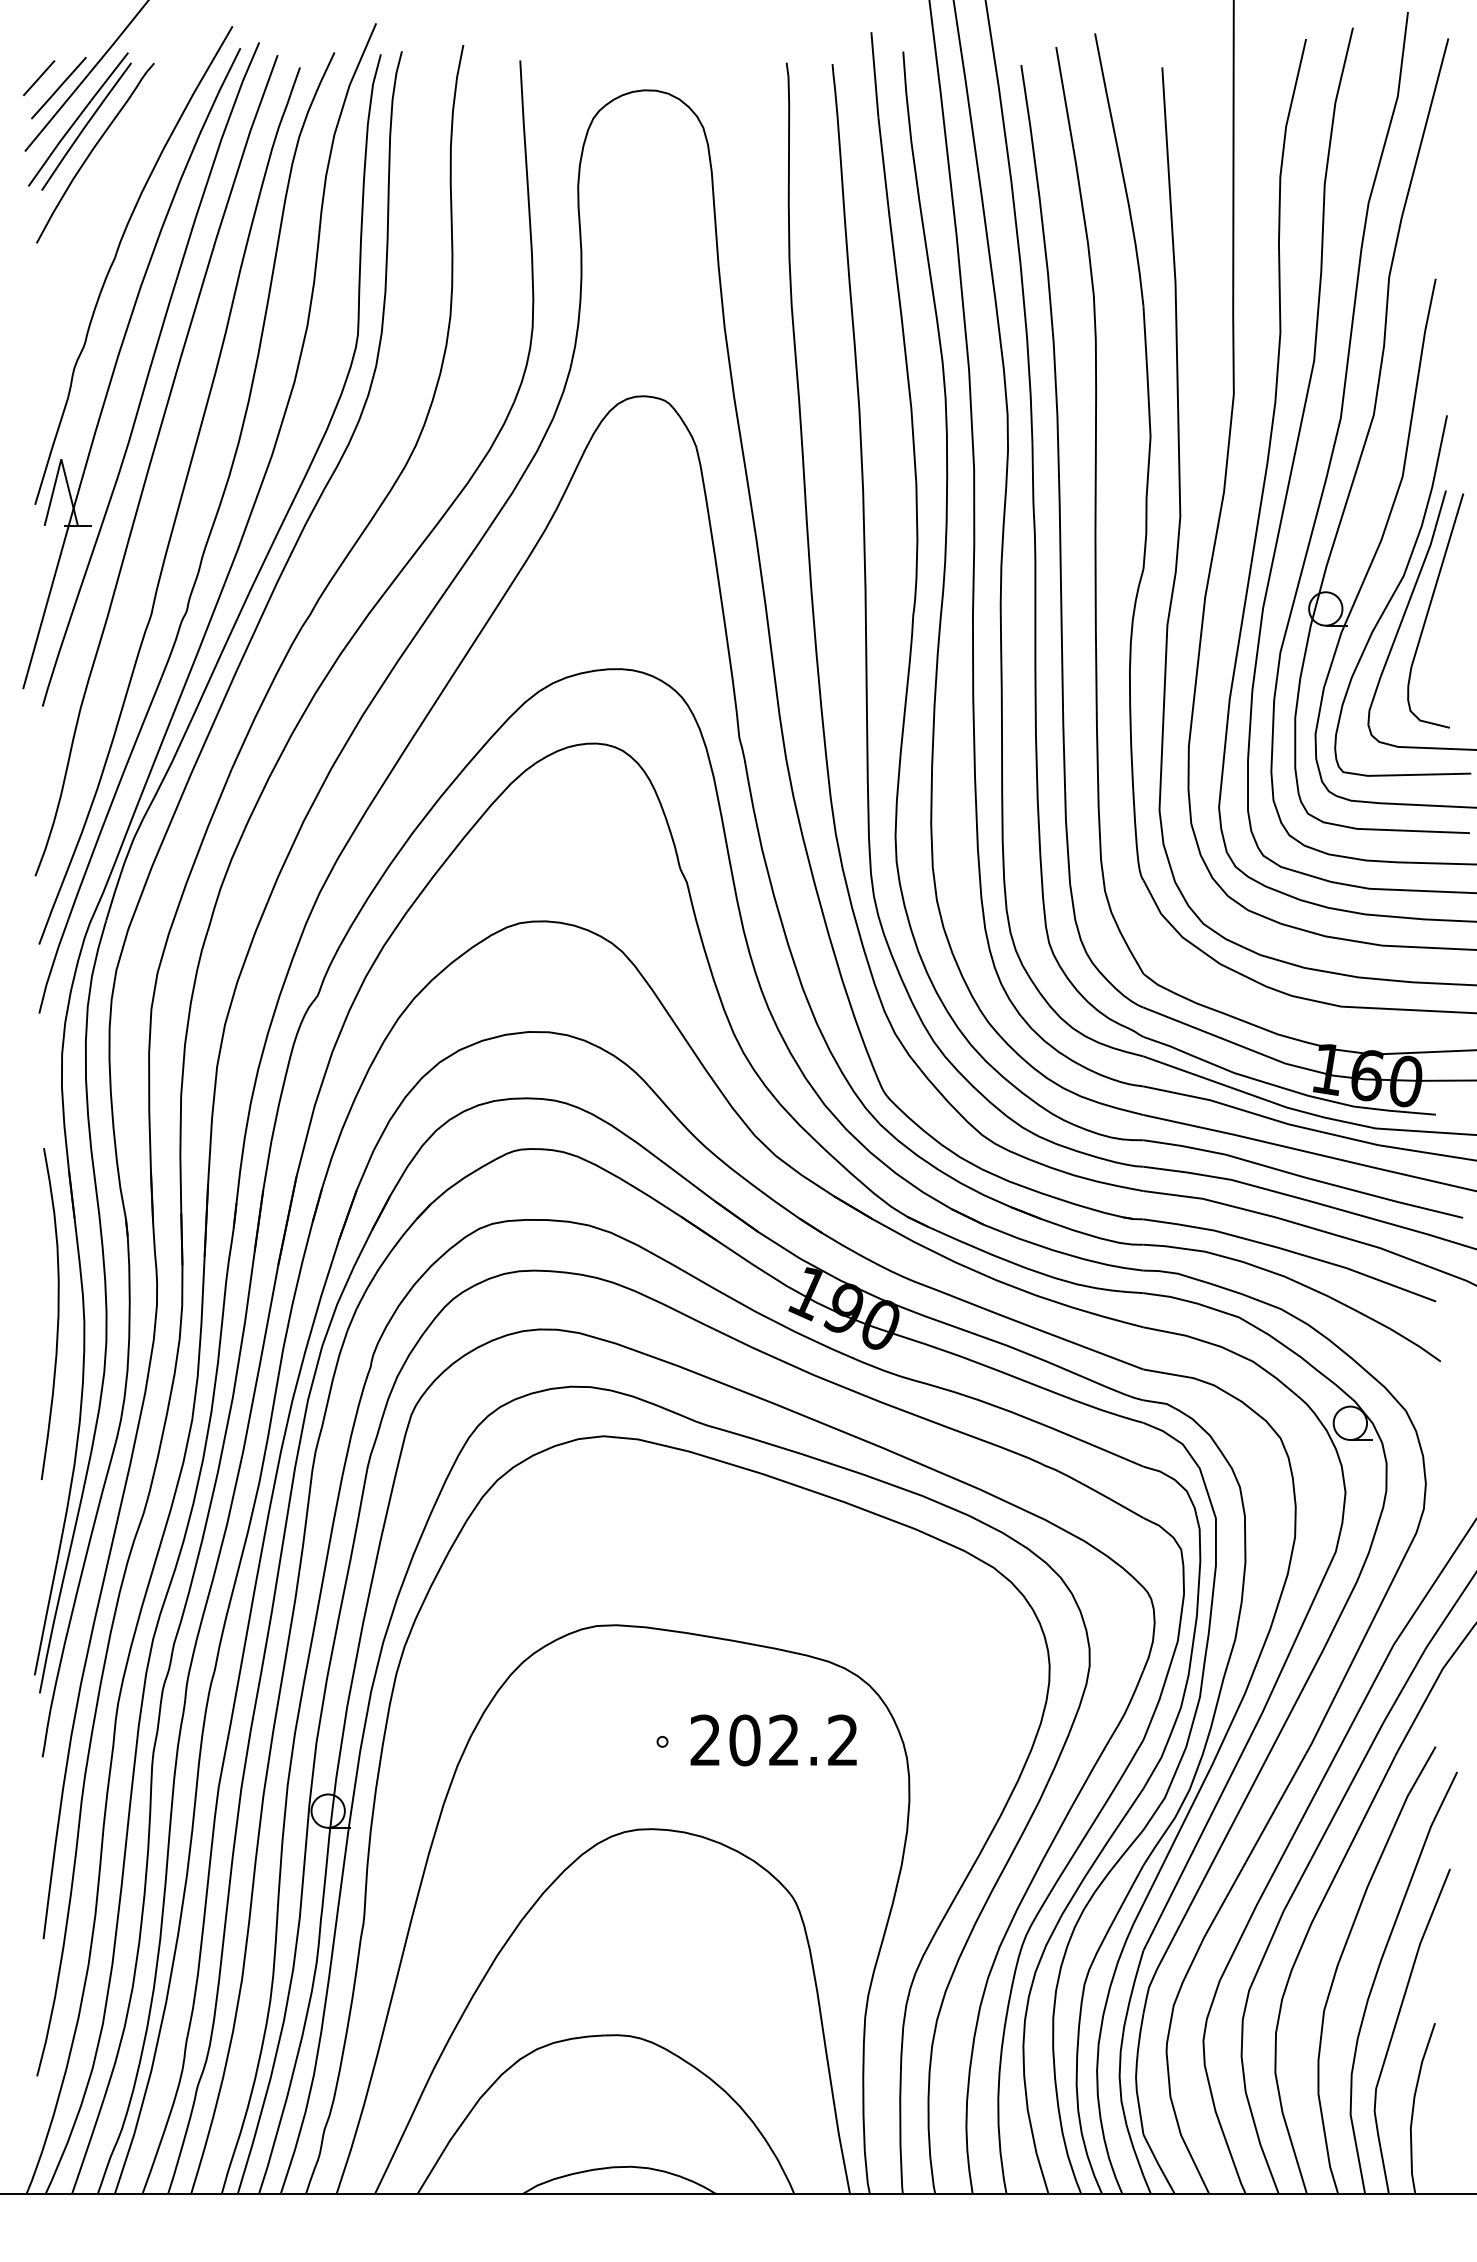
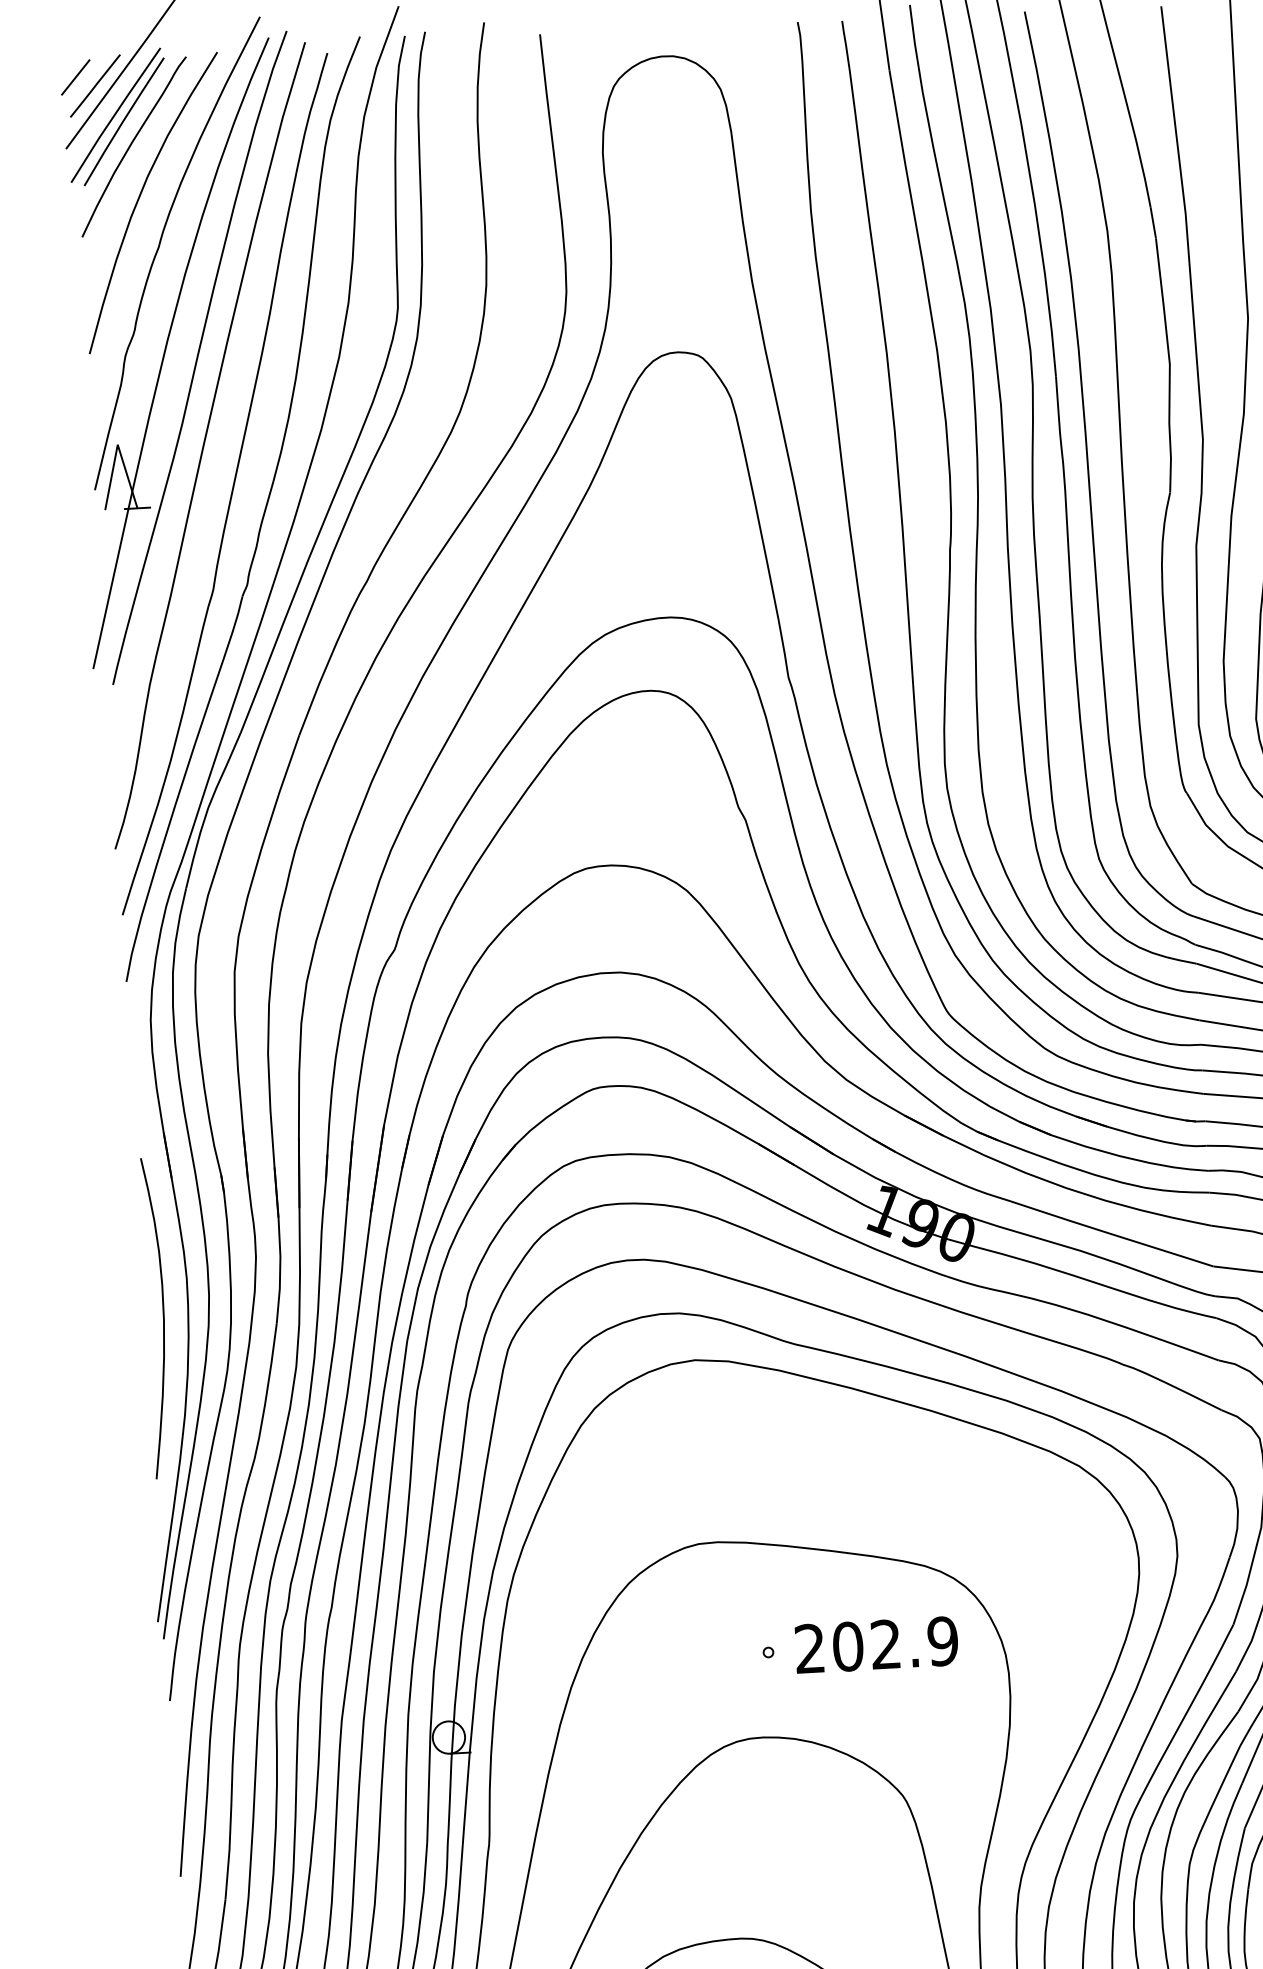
curve: (98, 206) -> (140, 198), added
curve: (57, 1313) -> (162, 1317), moved
text: (842, 1740) -> (942, 1641), 202.2 -> 202.9

